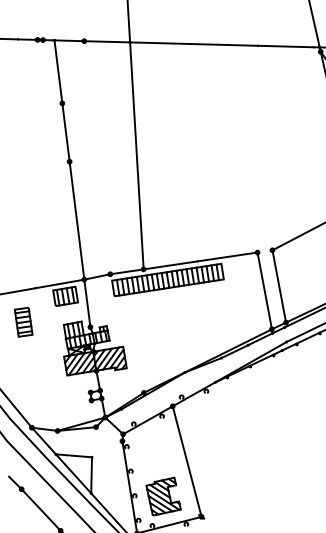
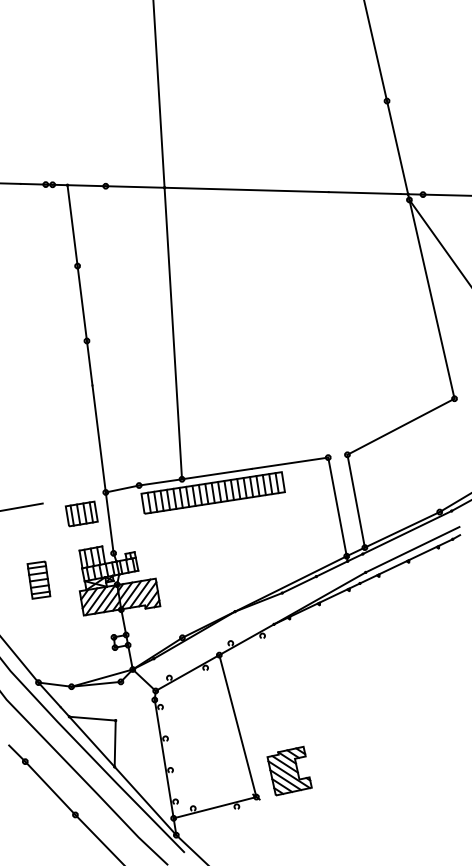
line: (59, 283) -> (73, 497), removed
part: (23, 321) -> (38, 579), moved
part: (163, 496) -> (289, 770), moved

